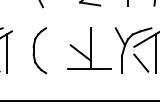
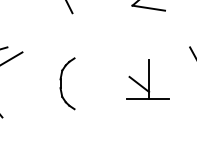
part: (89, 48) -> (147, 80), size x0.6
part: (39, 50) -> (66, 83), size x0.7
line: (7, 53) -> (15, 88), removed

